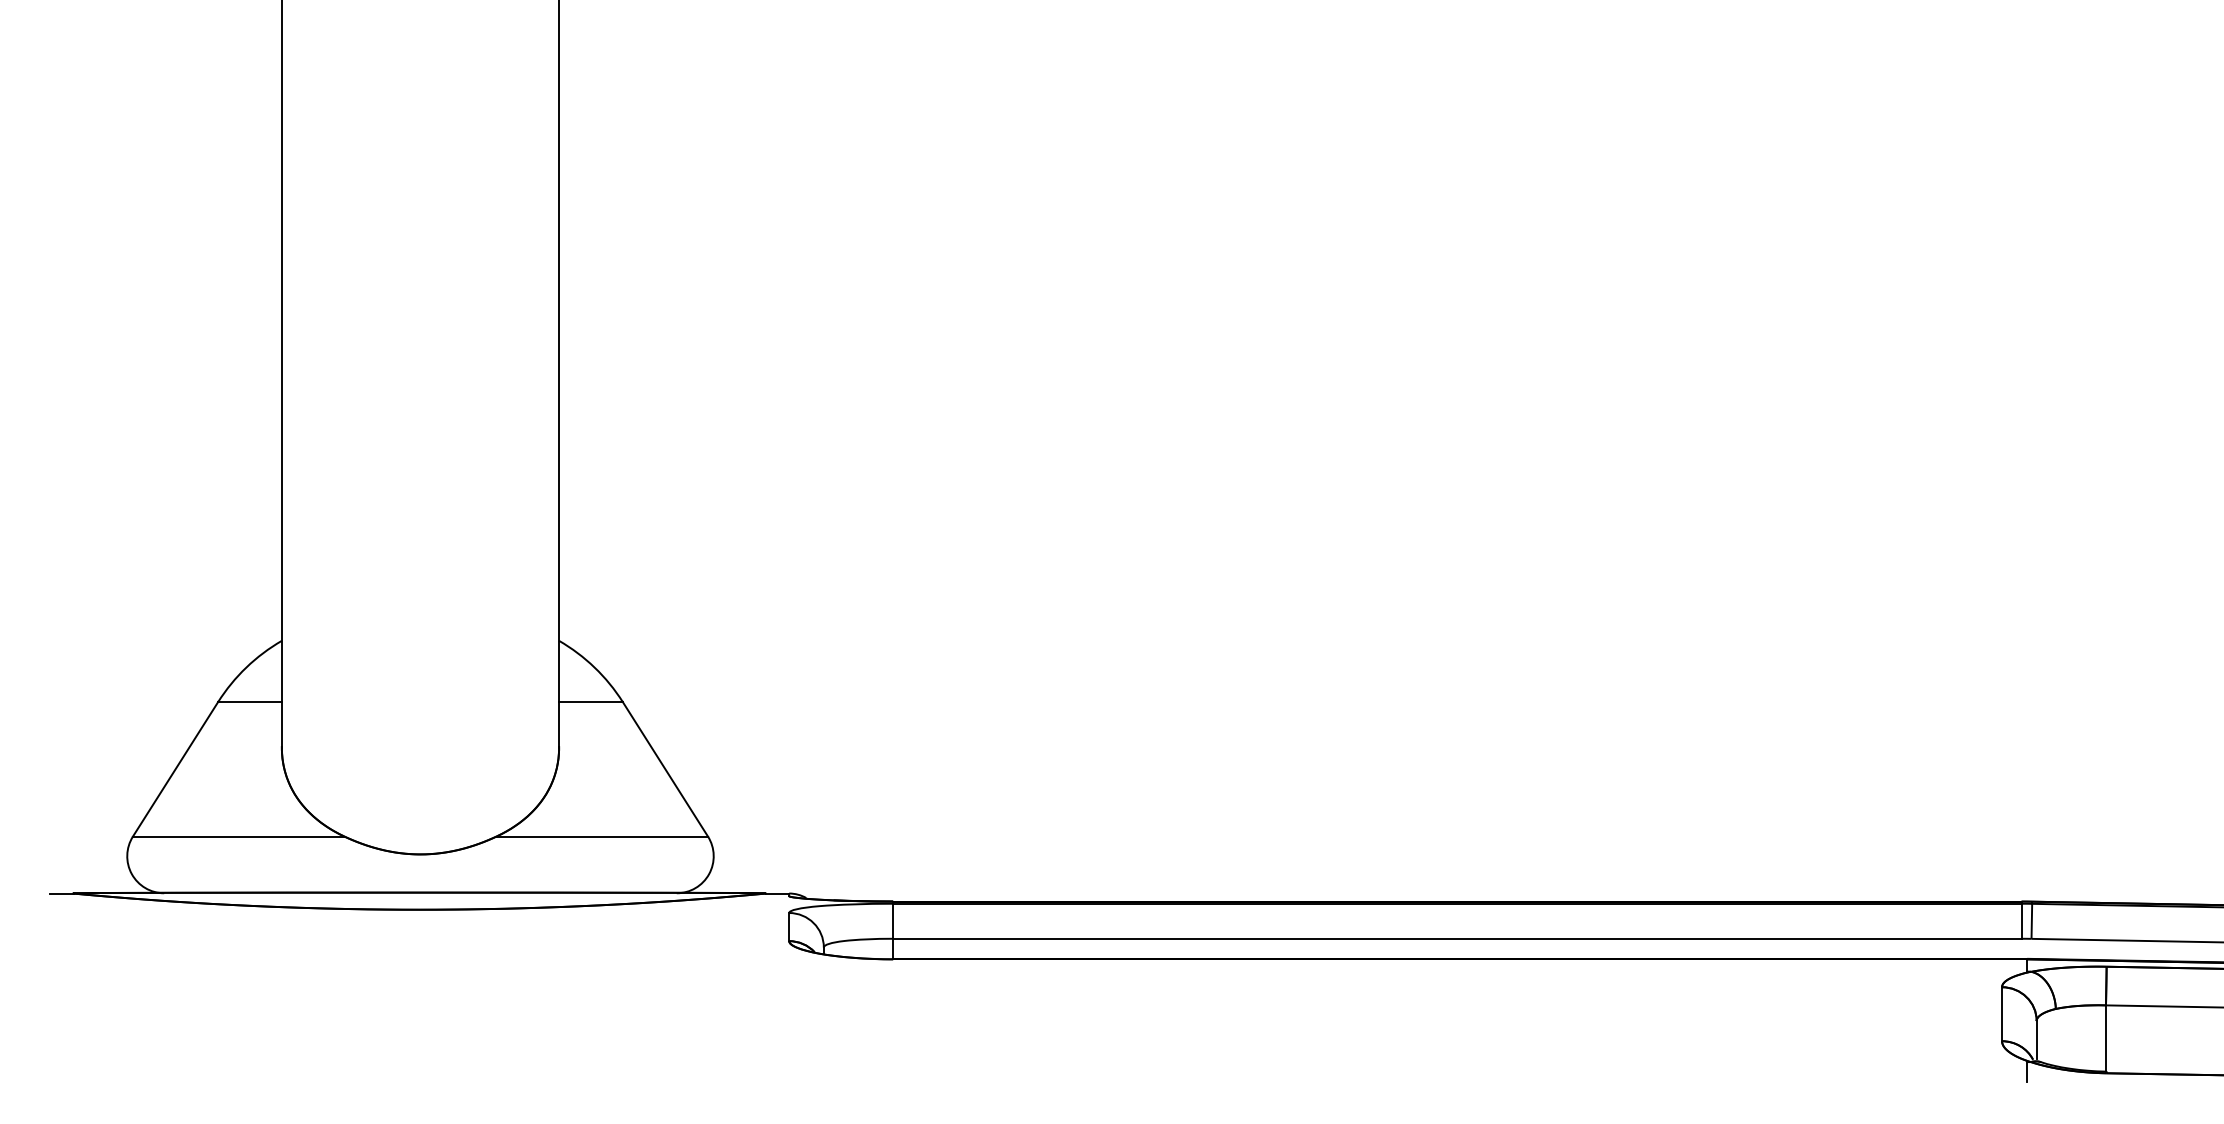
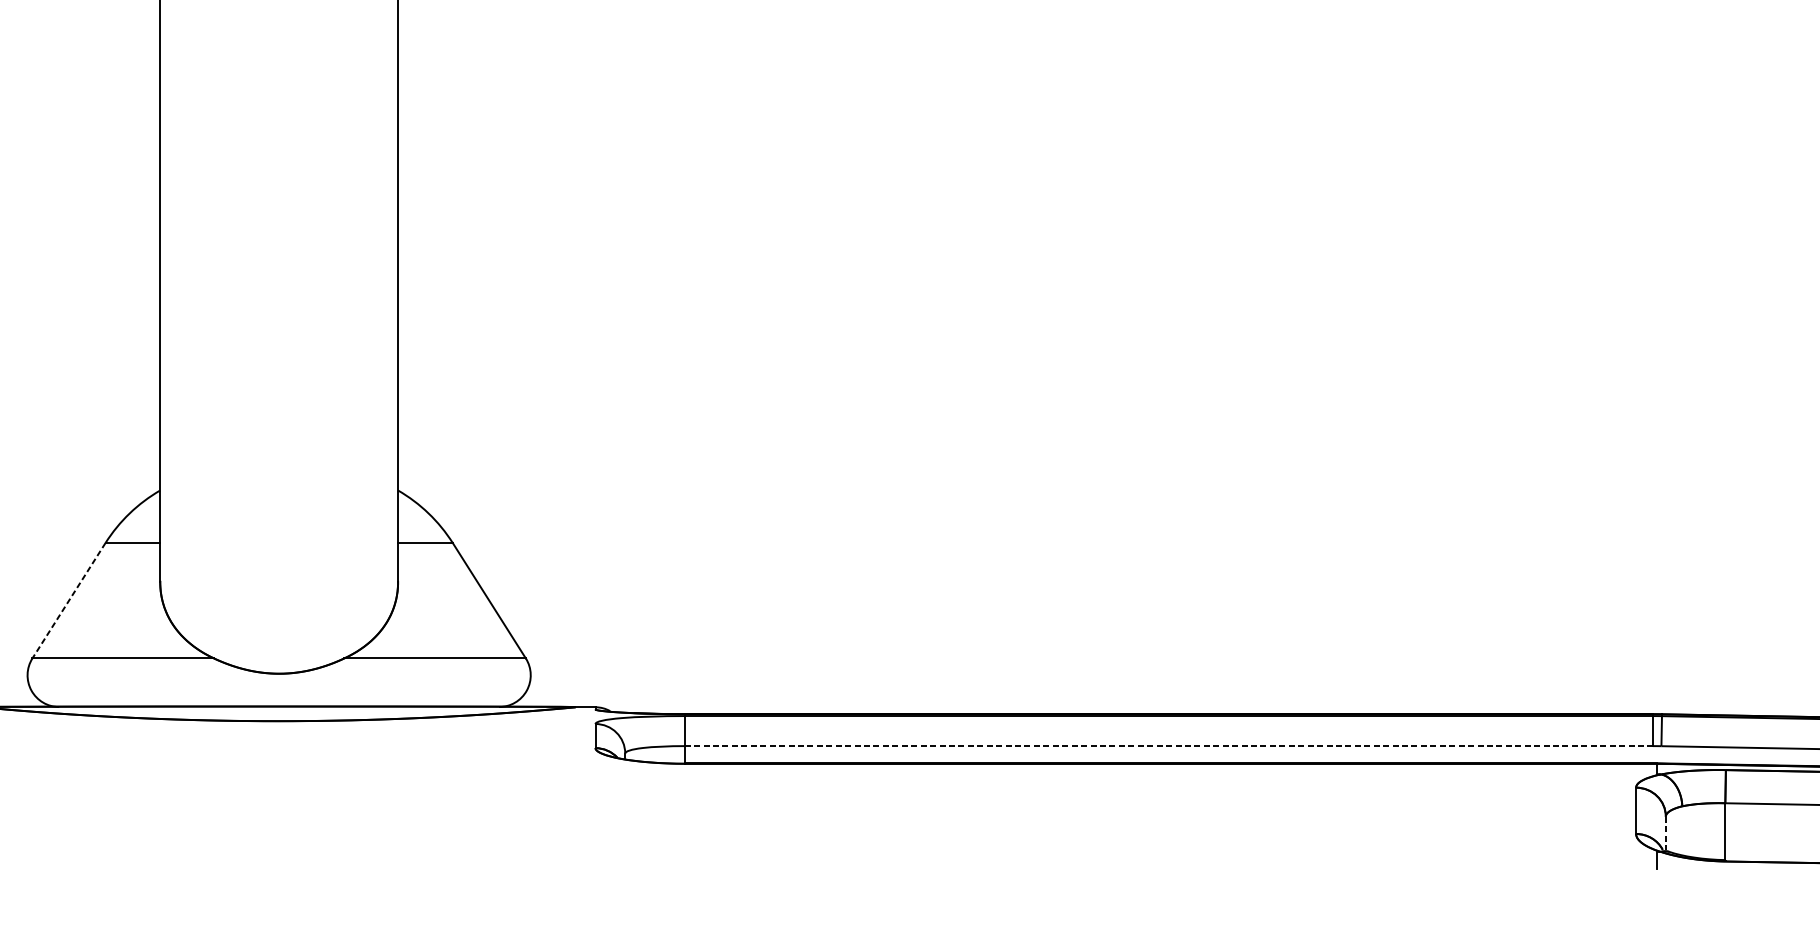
line: (175, 769) -> (68, 600), solid -> dashed
line: (1457, 938) -> (1168, 745), solid -> dashed
line: (2036, 1040) -> (1665, 833), solid -> dashed

